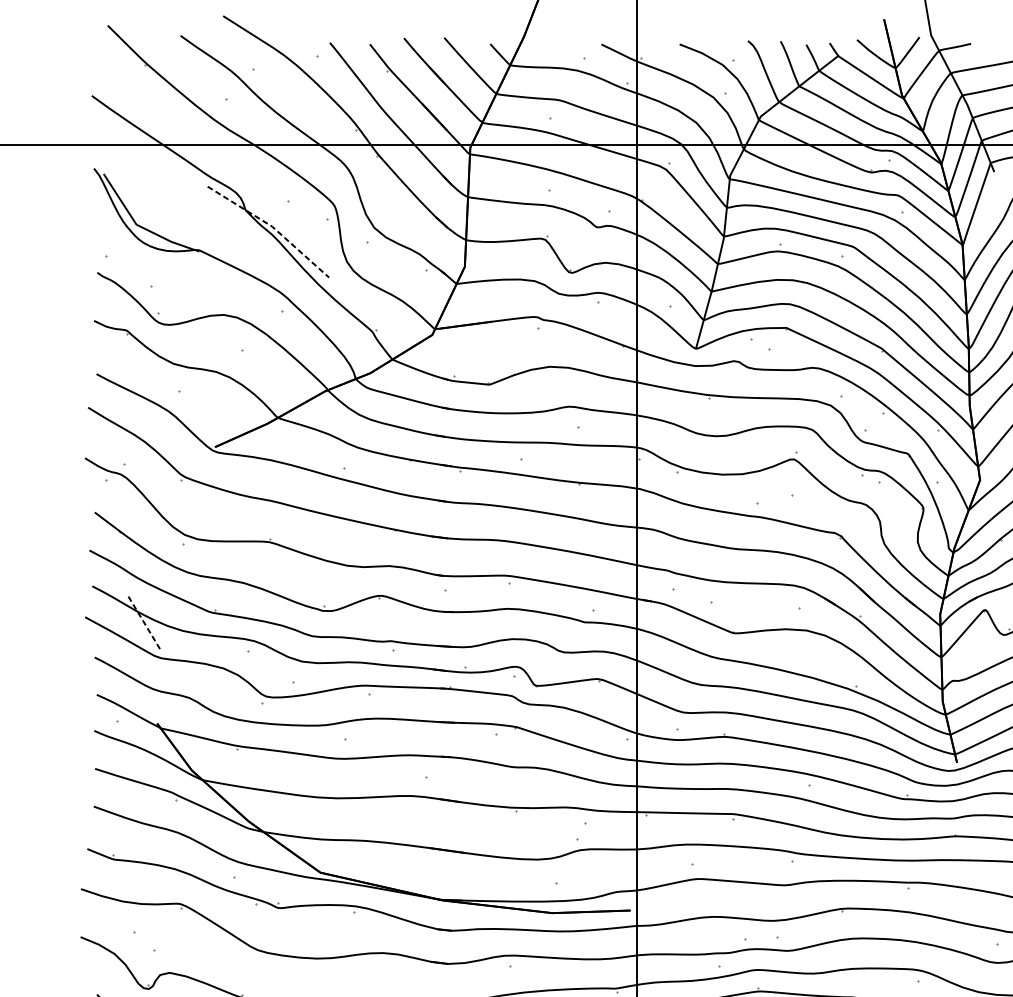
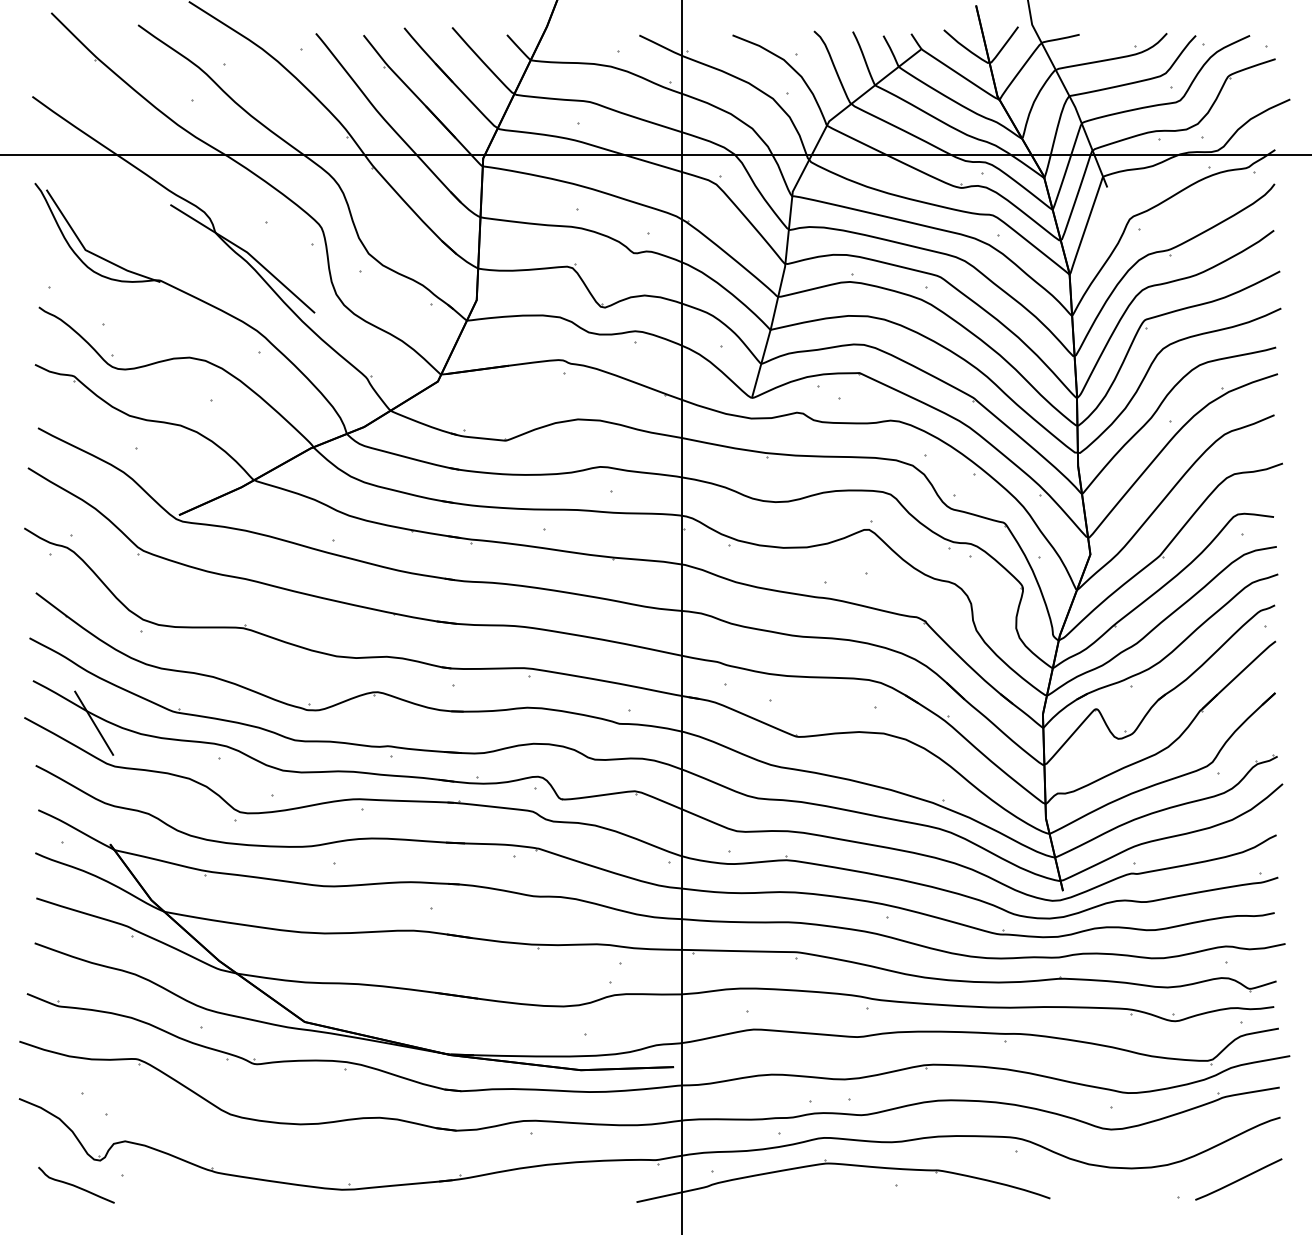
line: (272, 226) -> (247, 252), dashed -> solid
line: (144, 622) -> (94, 723), dashed -> solid

